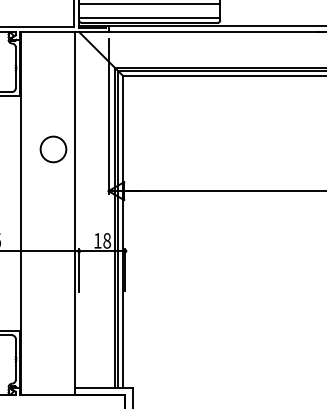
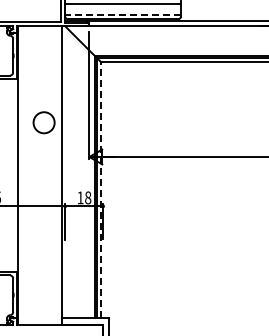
line: (150, 17) -> (123, 14), solid -> dashed
line: (123, 230) -> (101, 189), solid -> dashed

